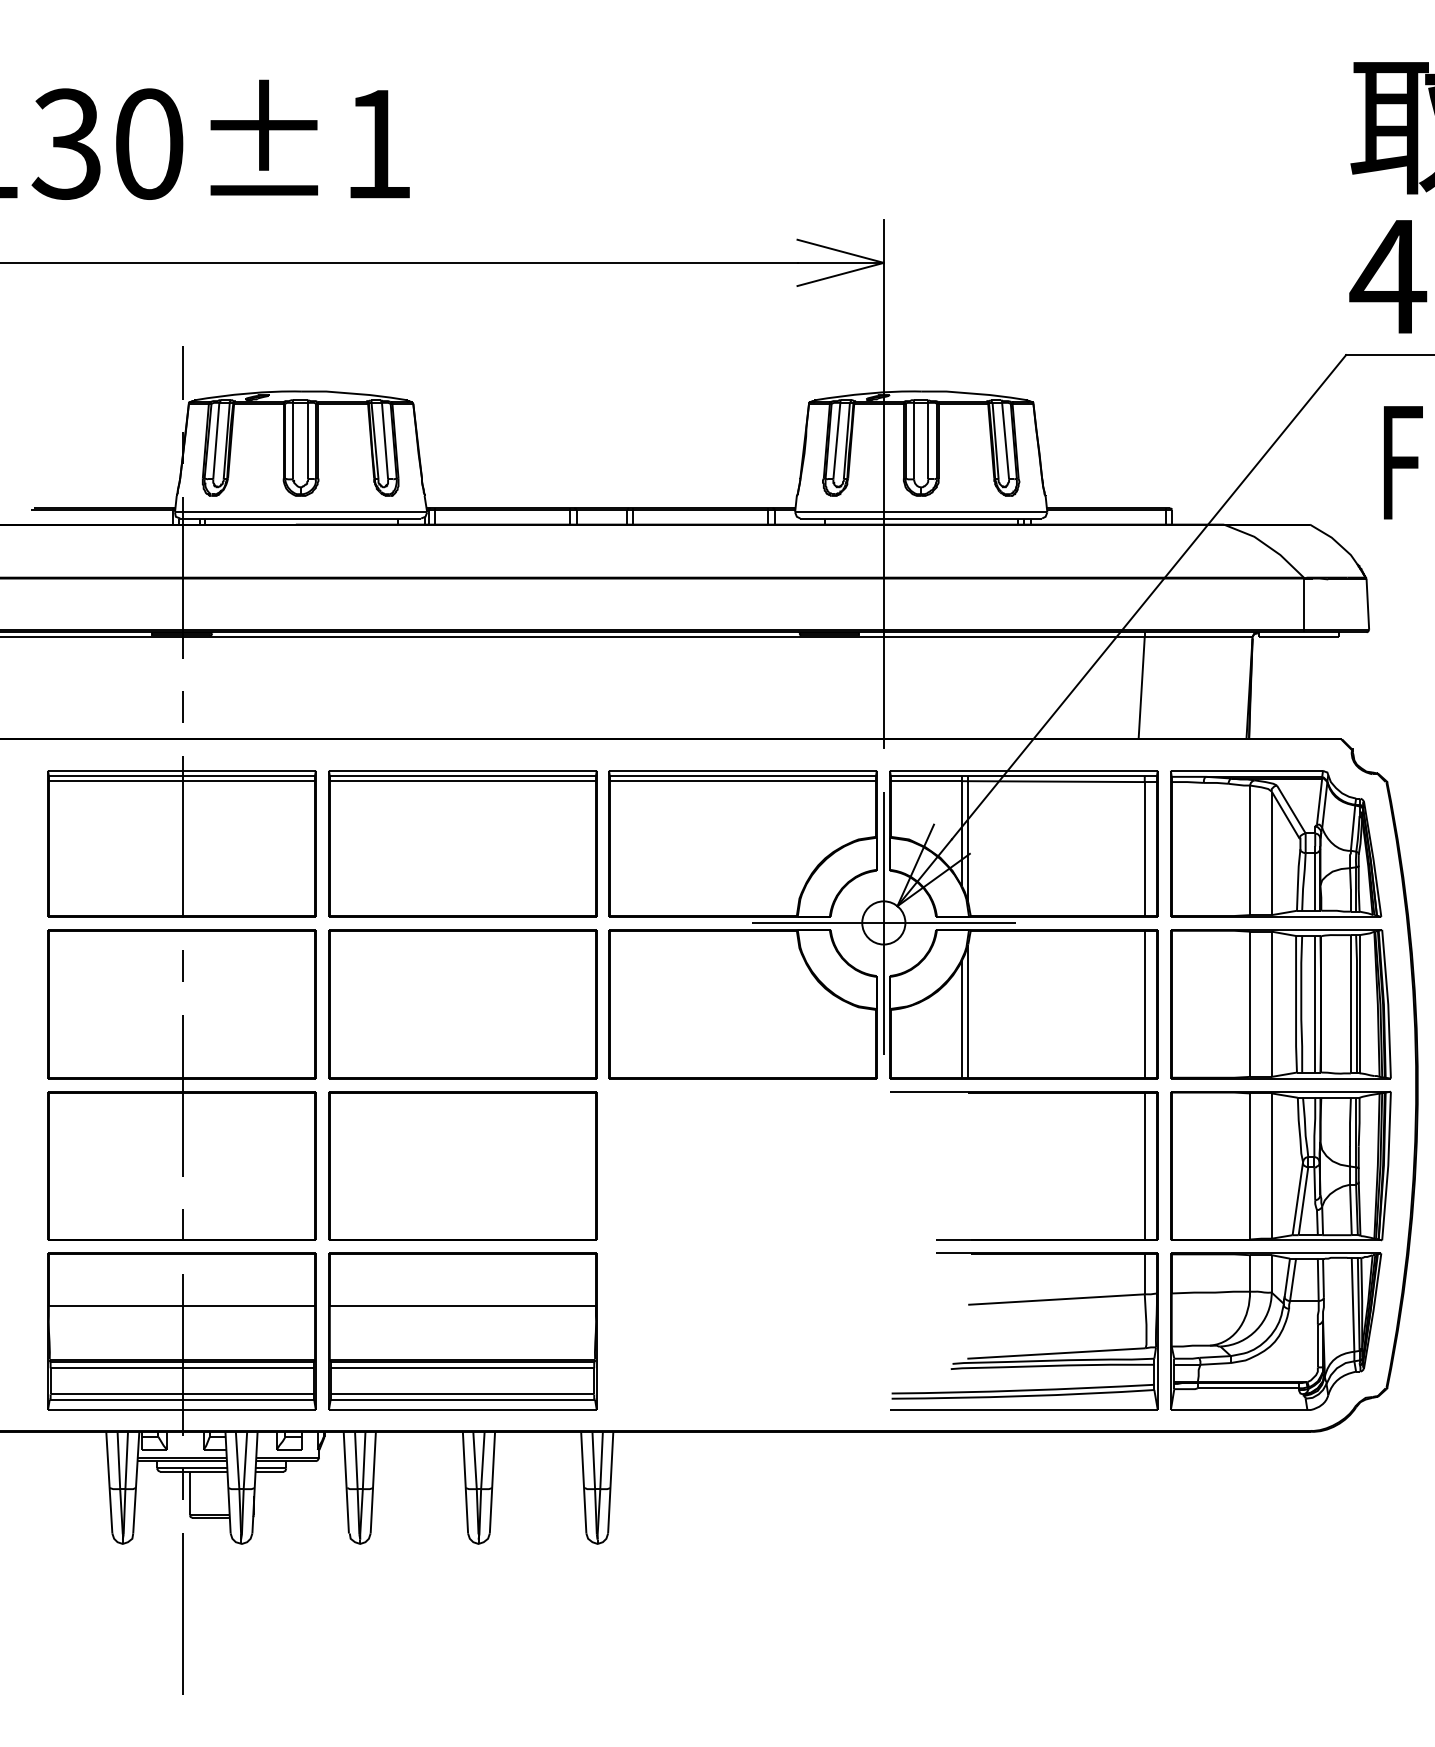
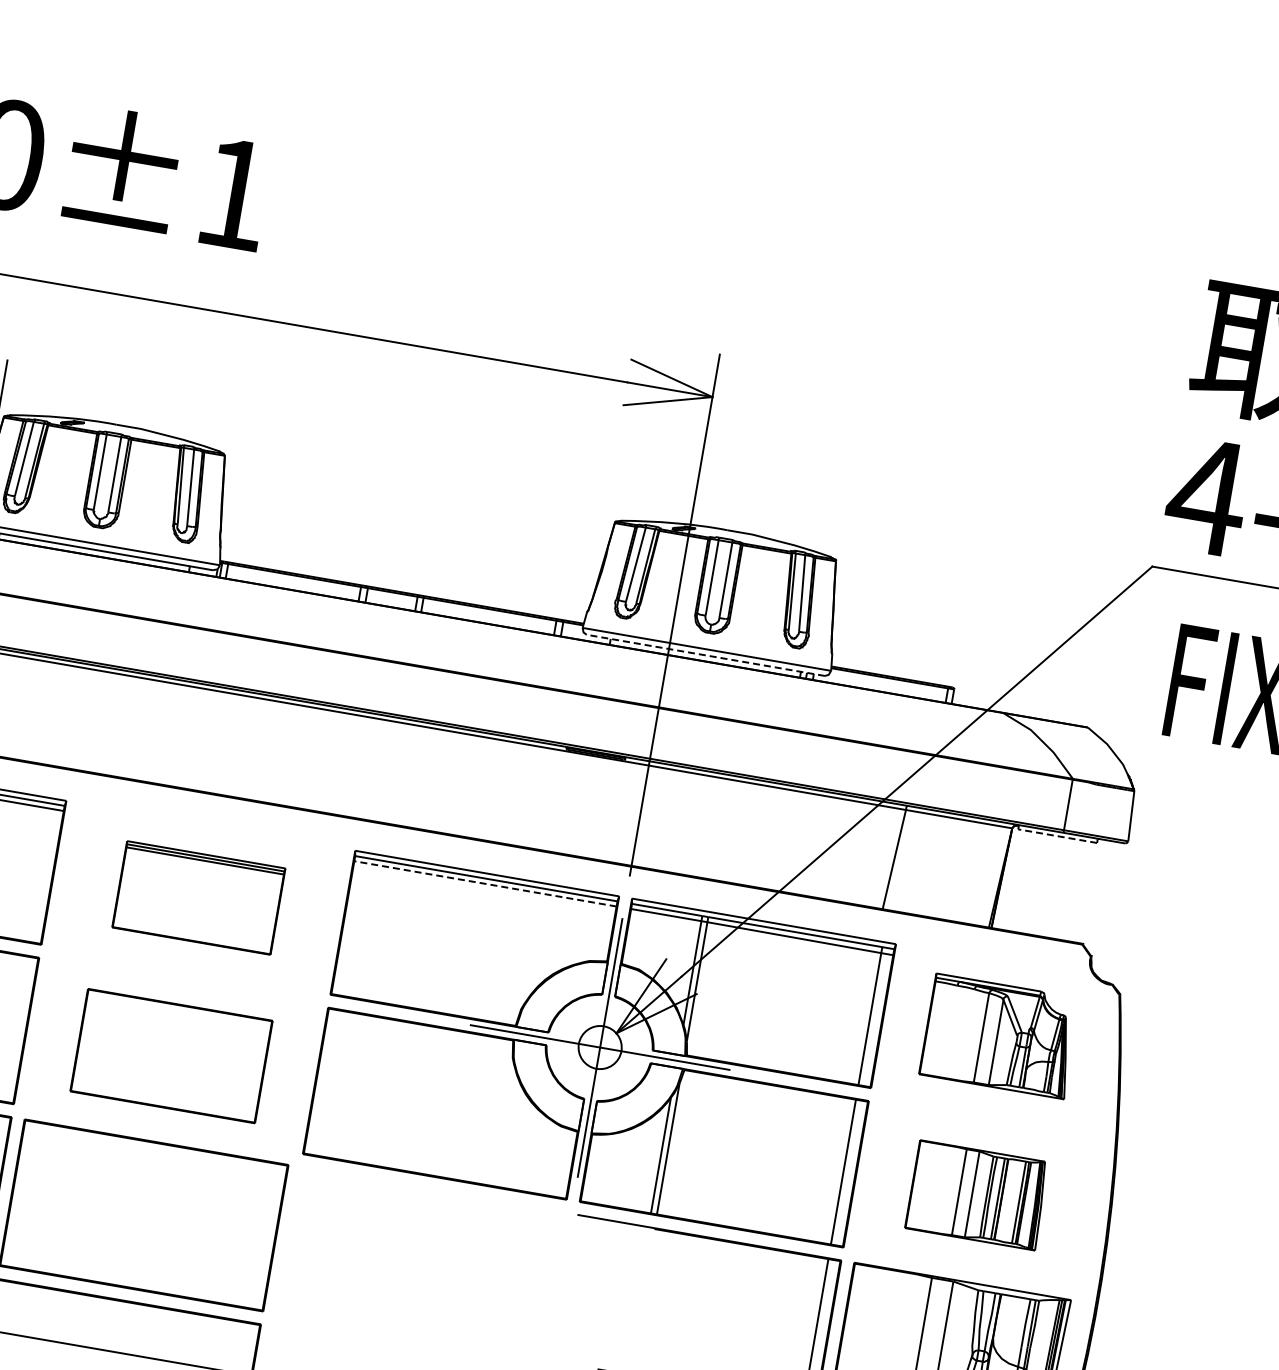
line: (921, 518) -> (706, 655), solid -> dashed
line: (1298, 636) -> (1057, 835), solid -> dashed
line: (742, 781) -> (484, 884), solid -> dashed
part: (462, 843) -> (198, 897), size x0.6
part: (1276, 843) -> (1000, 1036), size x0.7
part: (462, 1004) -> (171, 1056), size x0.7
part: (1280, 1004) -> (977, 1195), size x0.6

